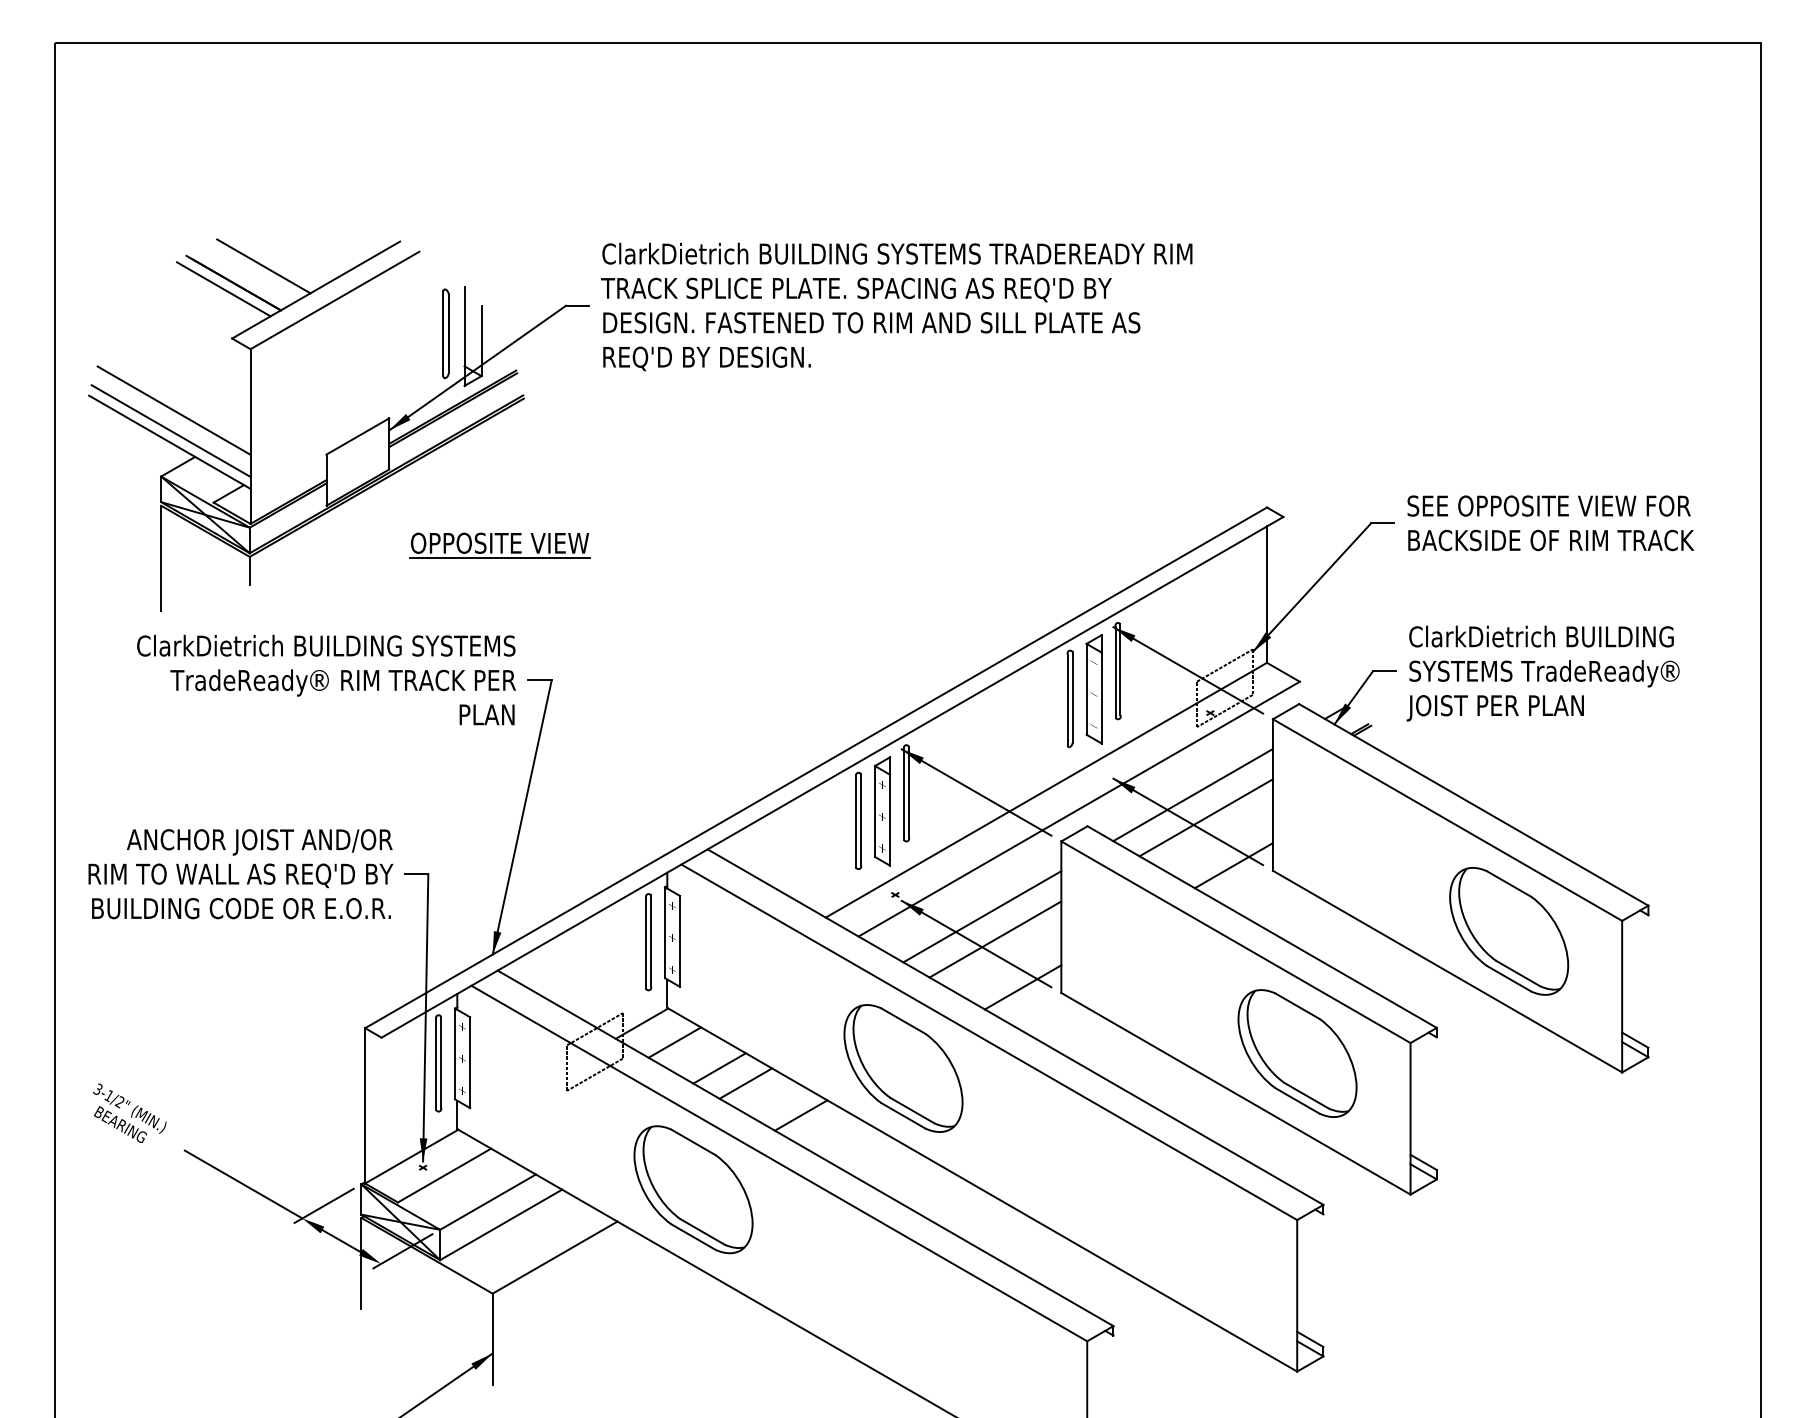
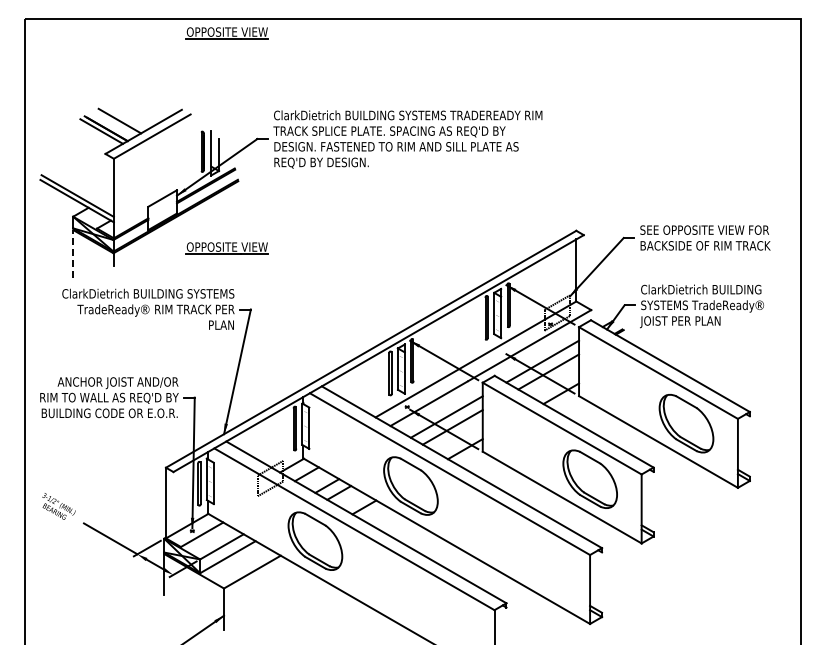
part: (498, 73) -> (226, 33), added
line: (172, 410) -> (78, 186), removed
line: (161, 559) -> (73, 254), solid -> dashed

